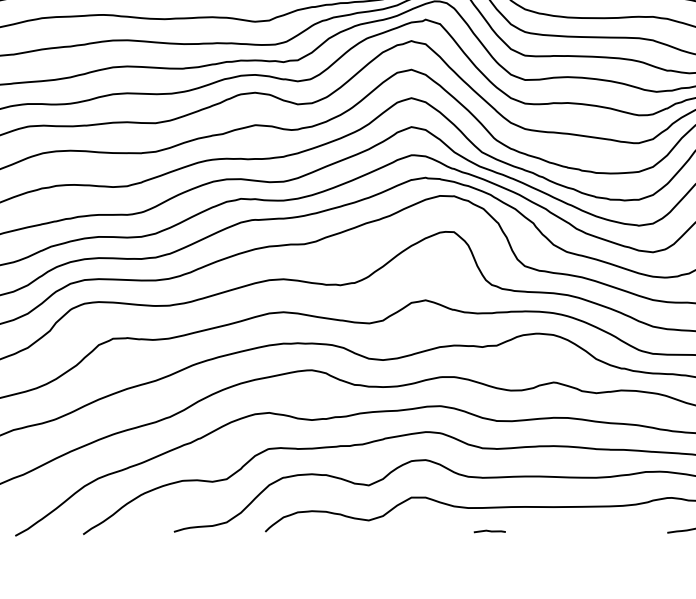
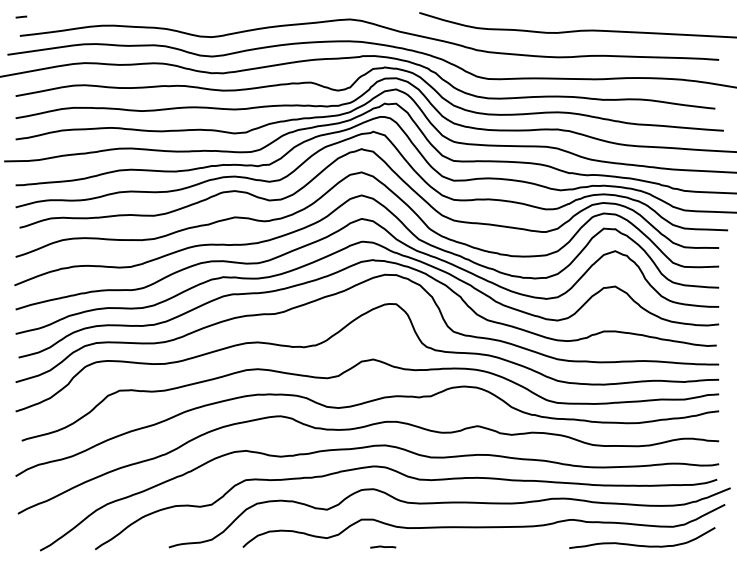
line: (490, 530) -> (383, 546), moved

